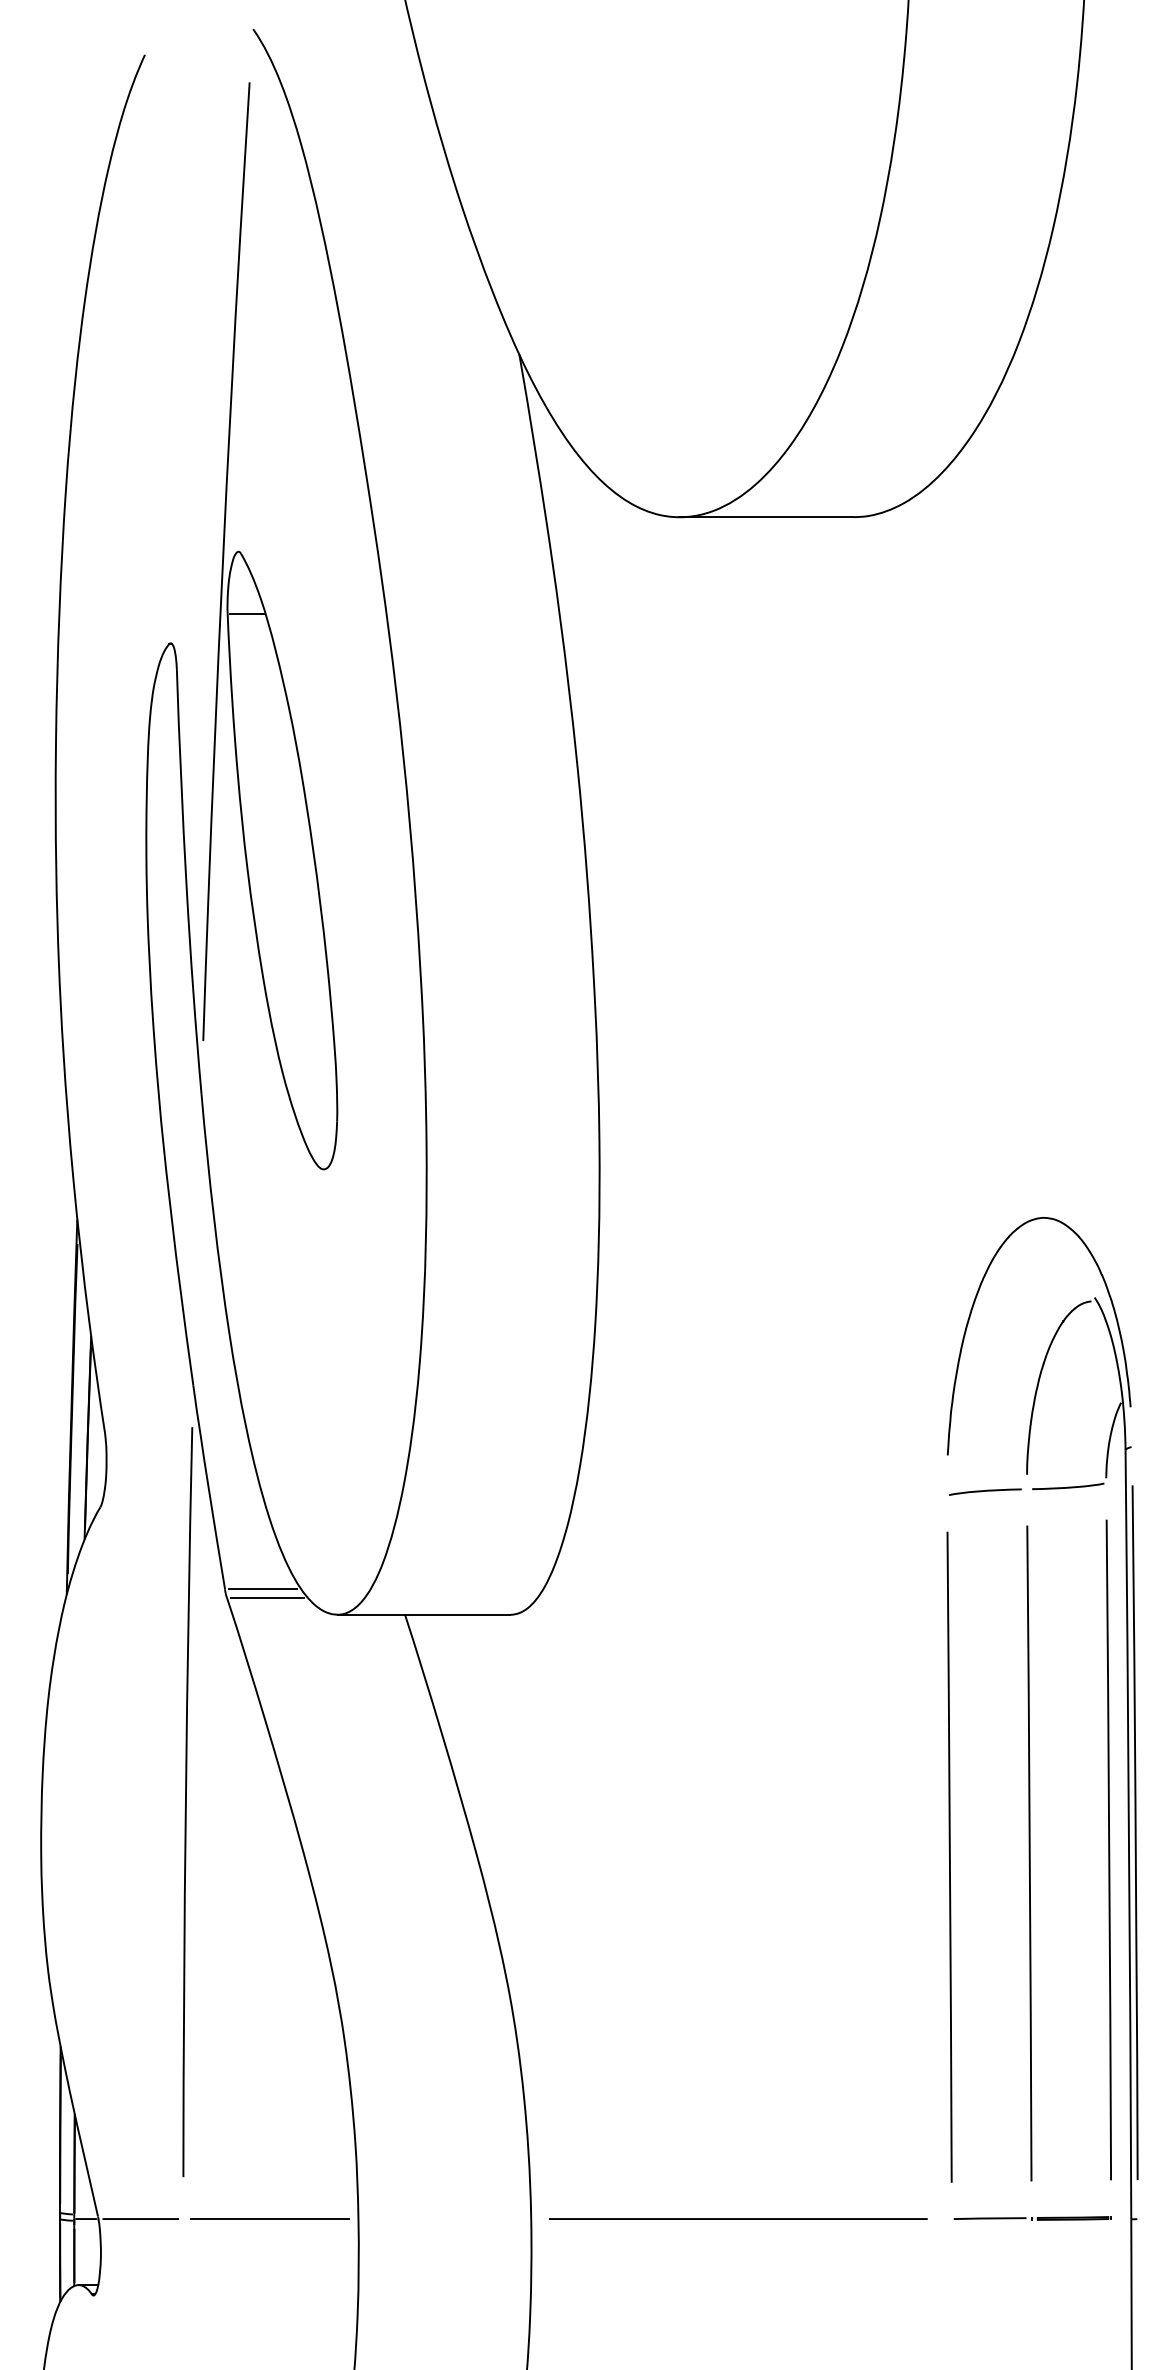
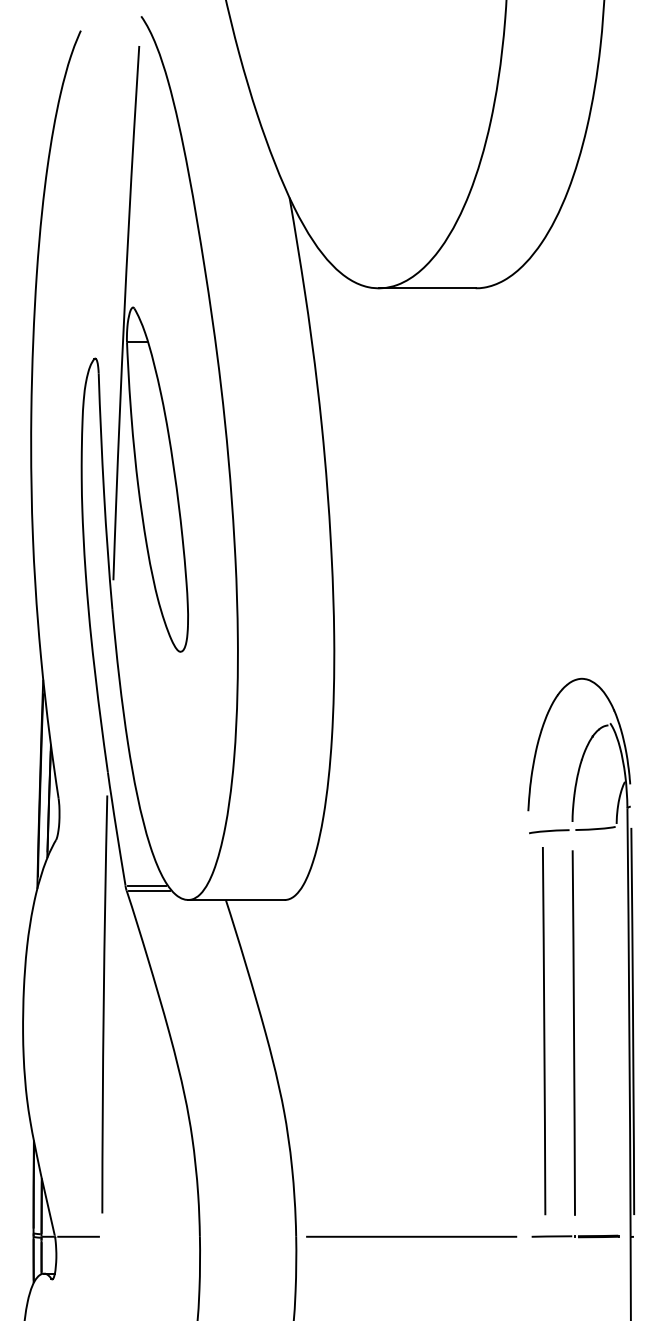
line: (1109, 1850) -> (544, 1031), moved
line: (949, 1856) -> (529, 1034), removed
line: (269, 2218) -> (150, 1236), removed

